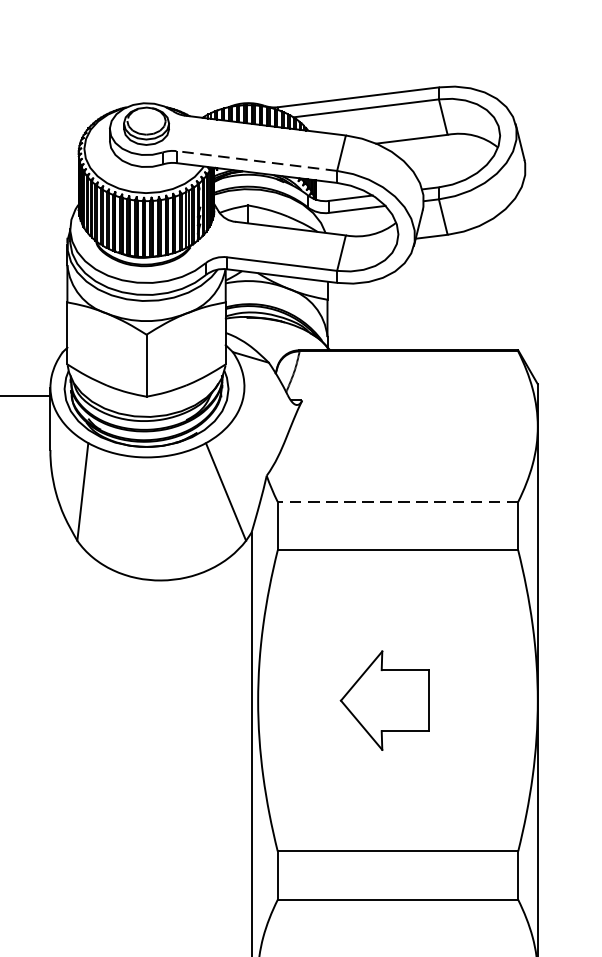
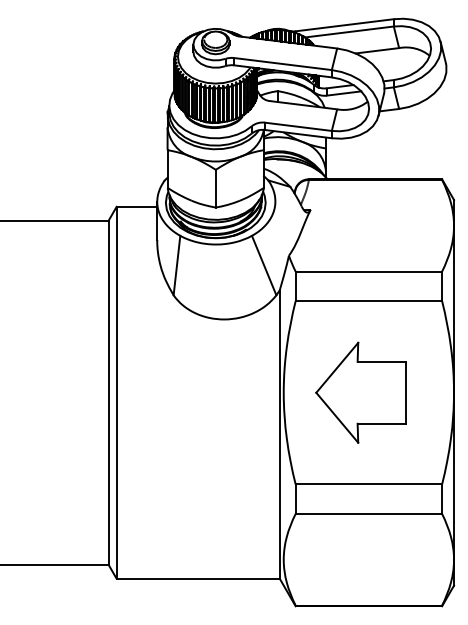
line: (256, 160) -> (282, 63), dashed -> solid
line: (397, 501) -> (368, 271), dashed -> solid
part: (384, 700) -> (360, 392), size x1.67

